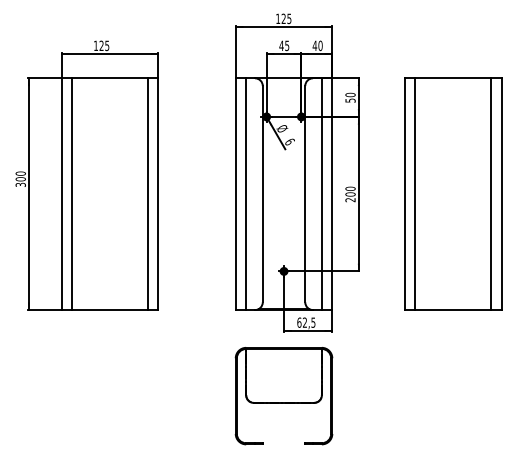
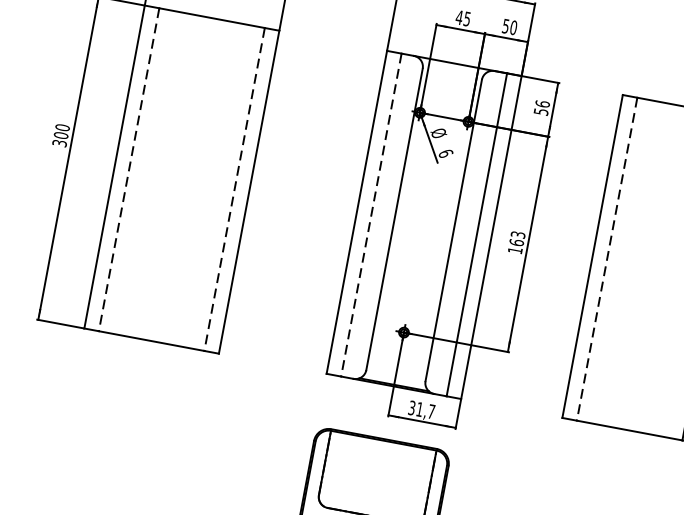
text: (314, 45) -> (505, 25), 40 -> 50
text: (350, 94) -> (542, 103), 50 -> 56
line: (72, 194) -> (129, 170), solid -> dashed
line: (148, 194) -> (235, 190), solid -> dashed
line: (246, 194) -> (371, 215), solid -> dashed
text: (350, 194) -> (516, 242), 200 -> 163
line: (415, 194) -> (607, 259), solid -> dashed
text: (306, 322) -> (421, 409), 62,5 -> 31,7

